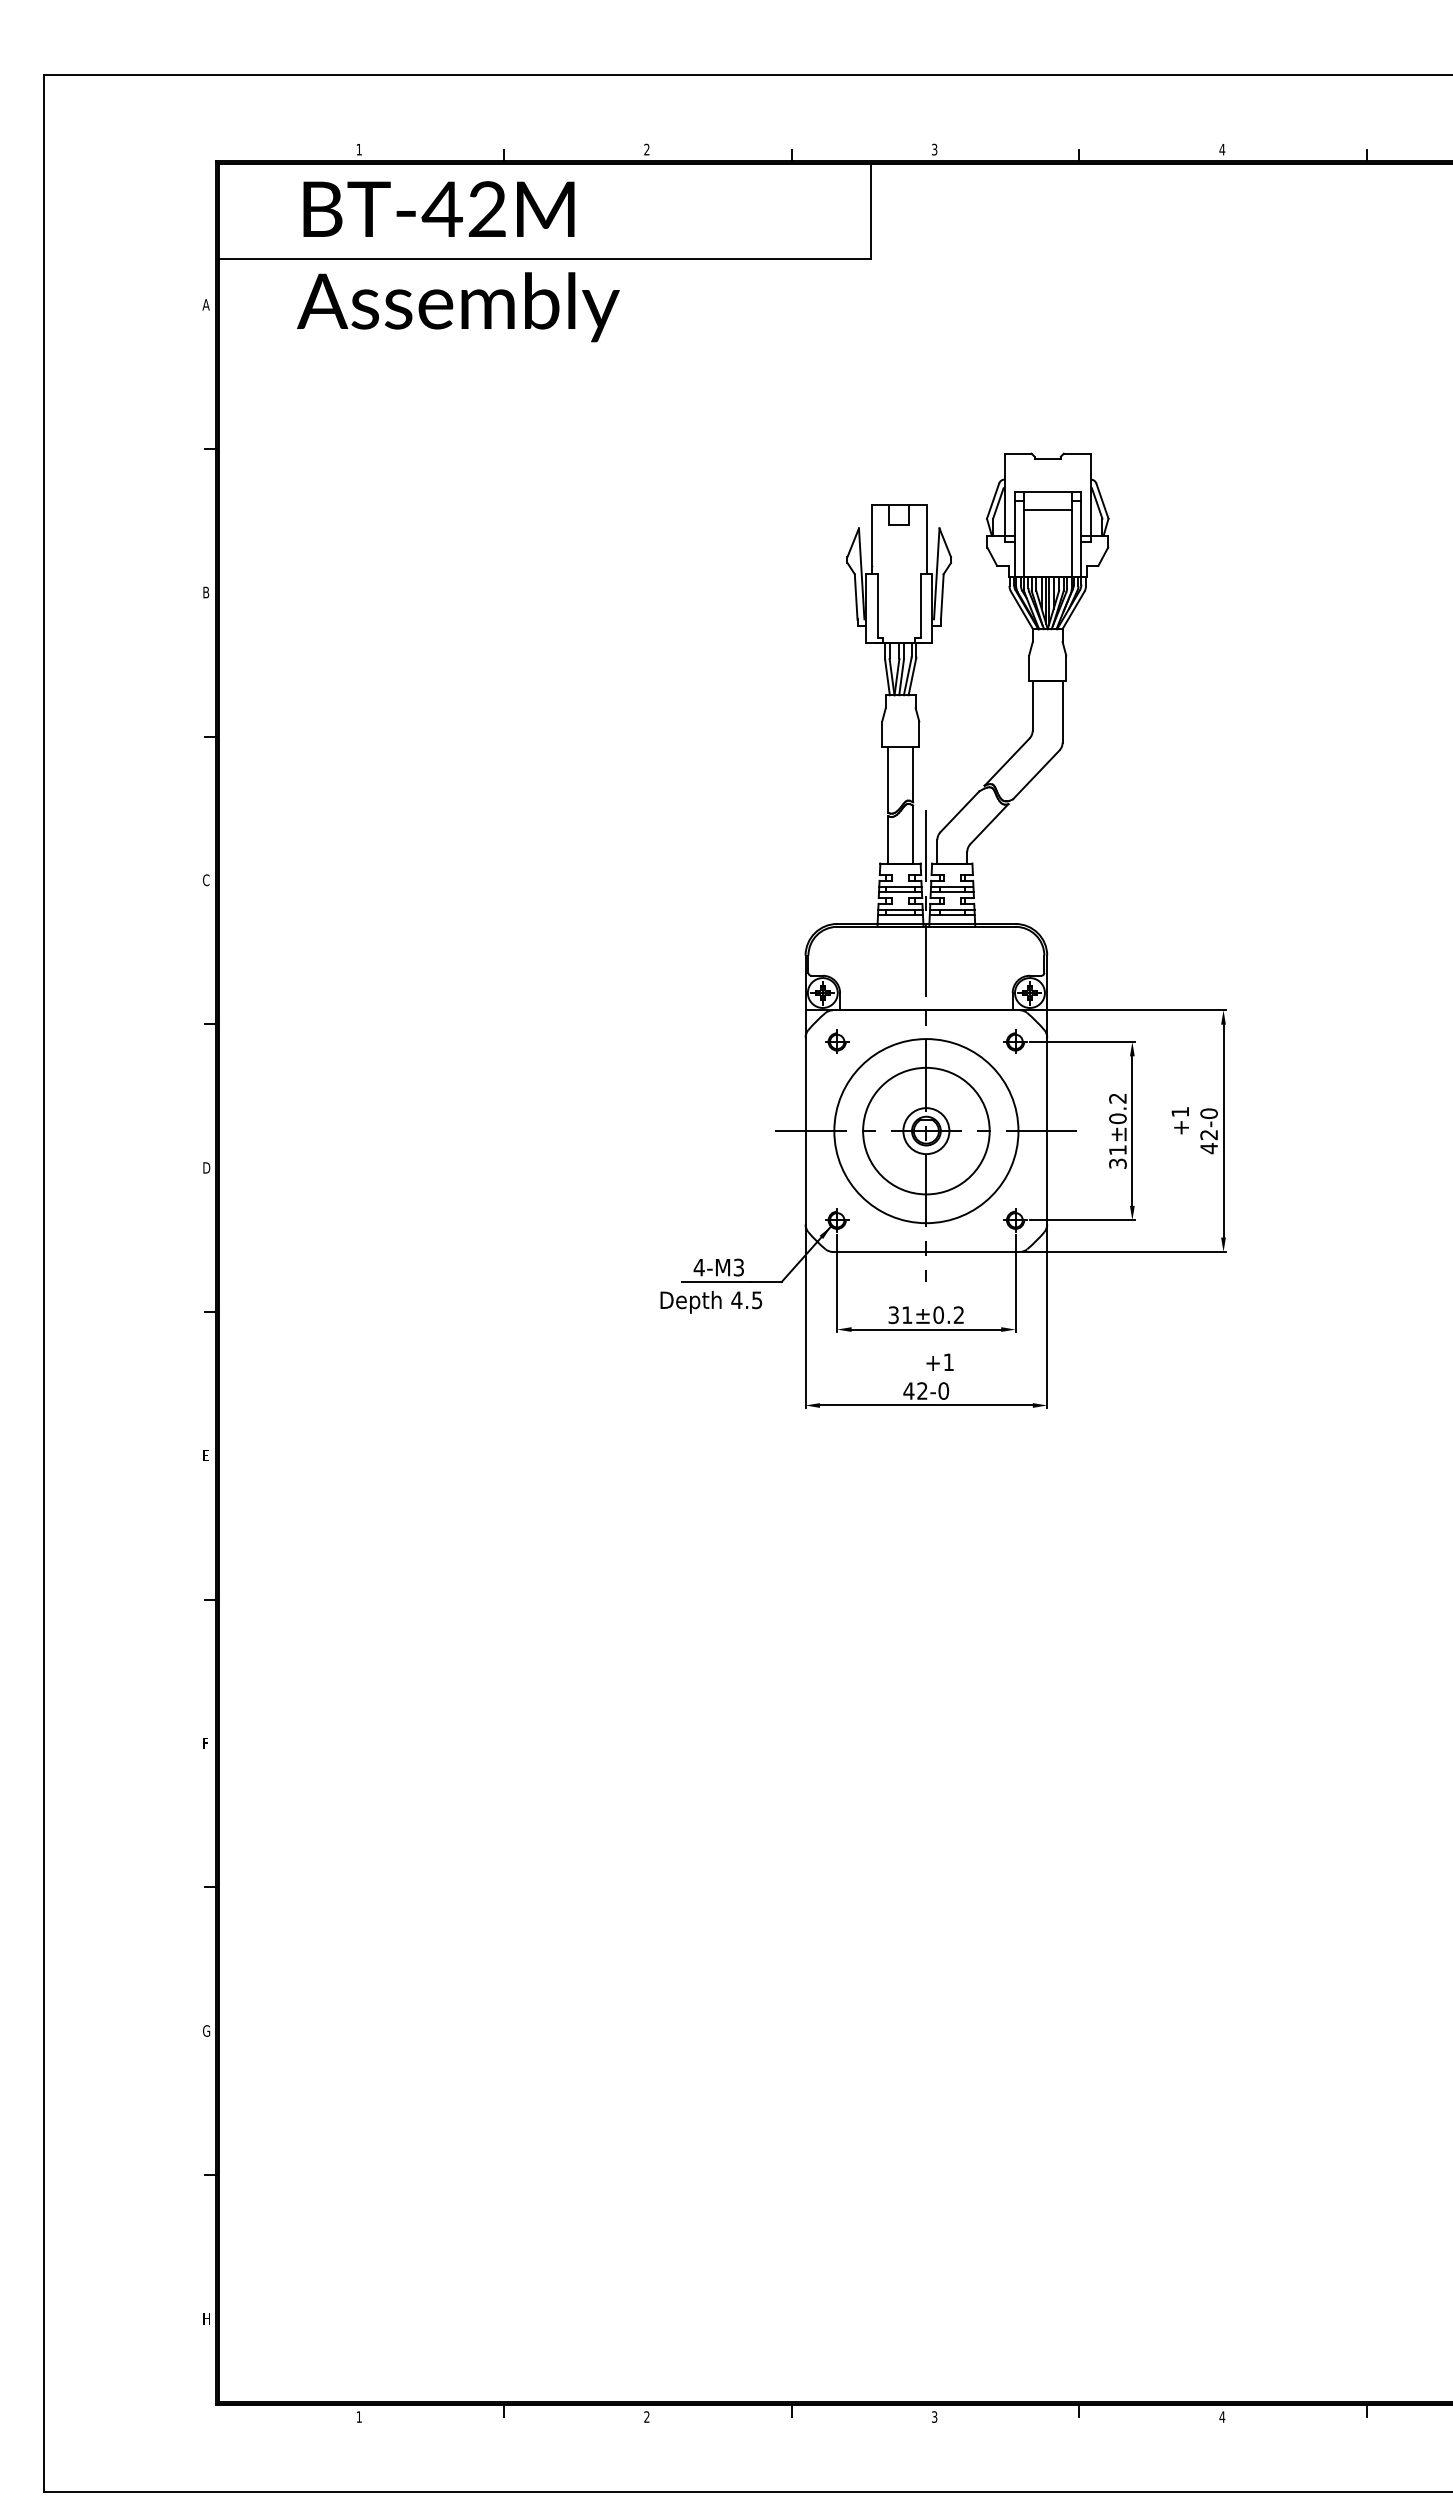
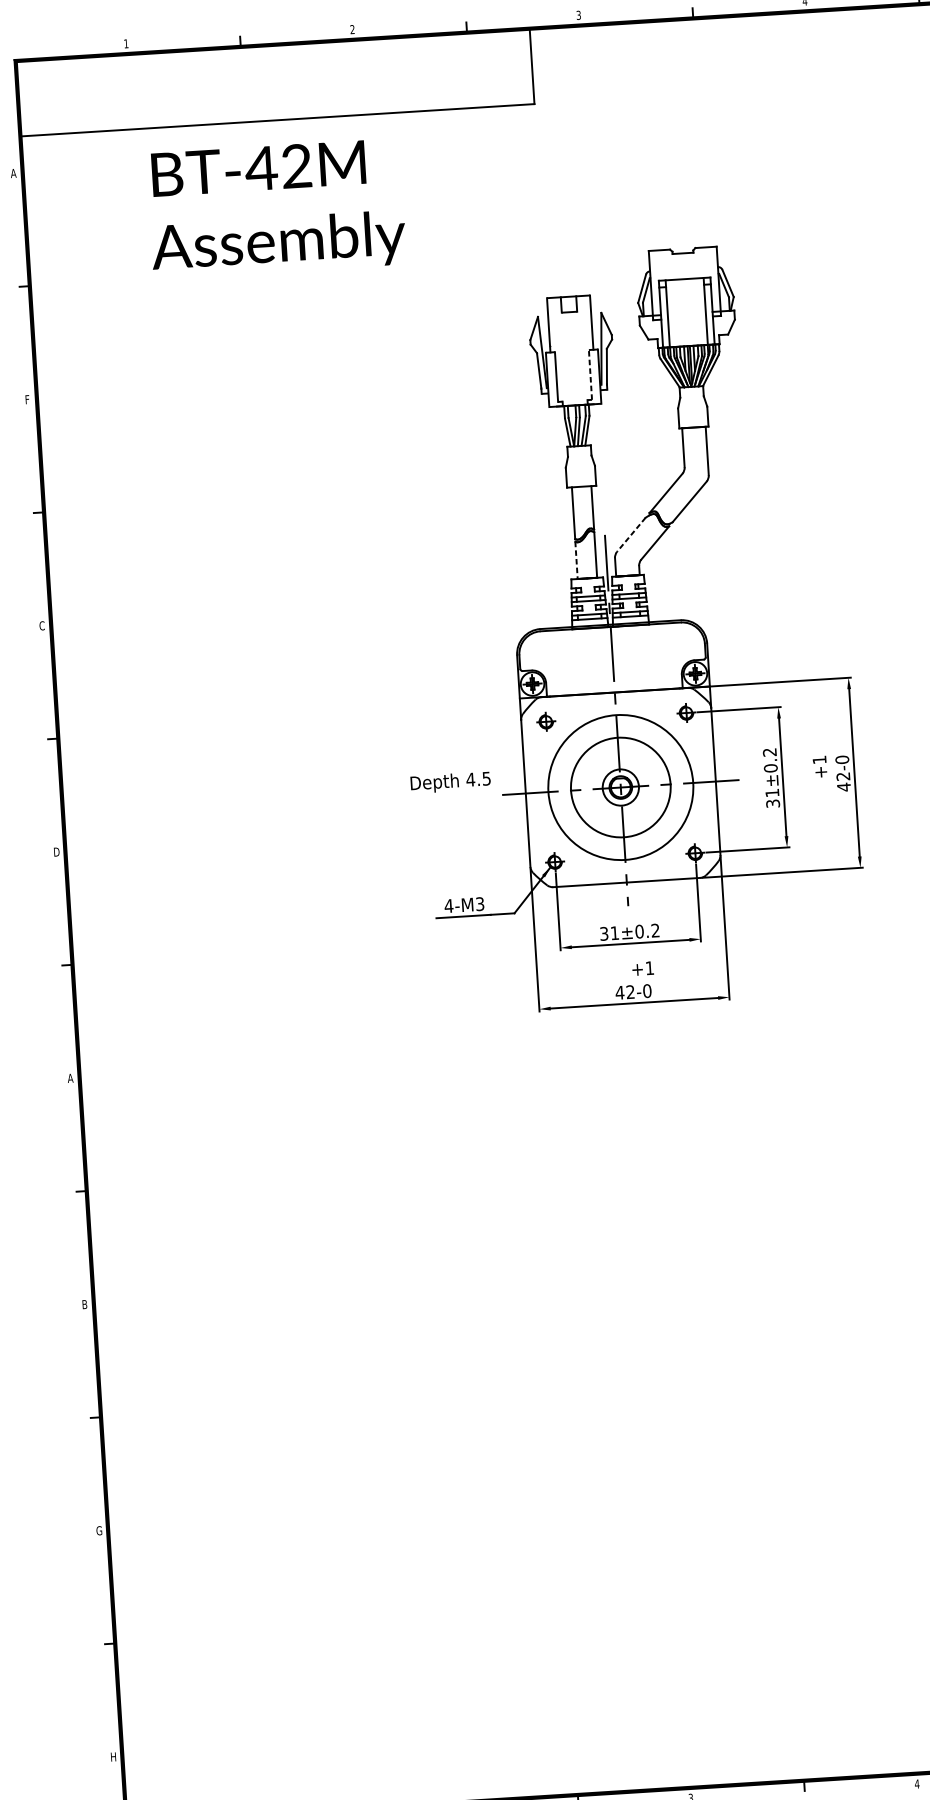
text: (458, 261) -> (276, 208), moved
line: (1047, 509) -> (685, 292), removed
text: (206, 592) -> (28, 399), B -> F
line: (920, 606) -> (590, 375), solid -> dashed
line: (959, 812) -> (631, 535), solid -> dashed
line: (888, 839) -> (576, 560), solid -> dashed
text: (711, 1302) -> (450, 782), moved
text: (205, 1455) -> (70, 1078), E -> A
text: (206, 1743) -> (85, 1304), F -> B

